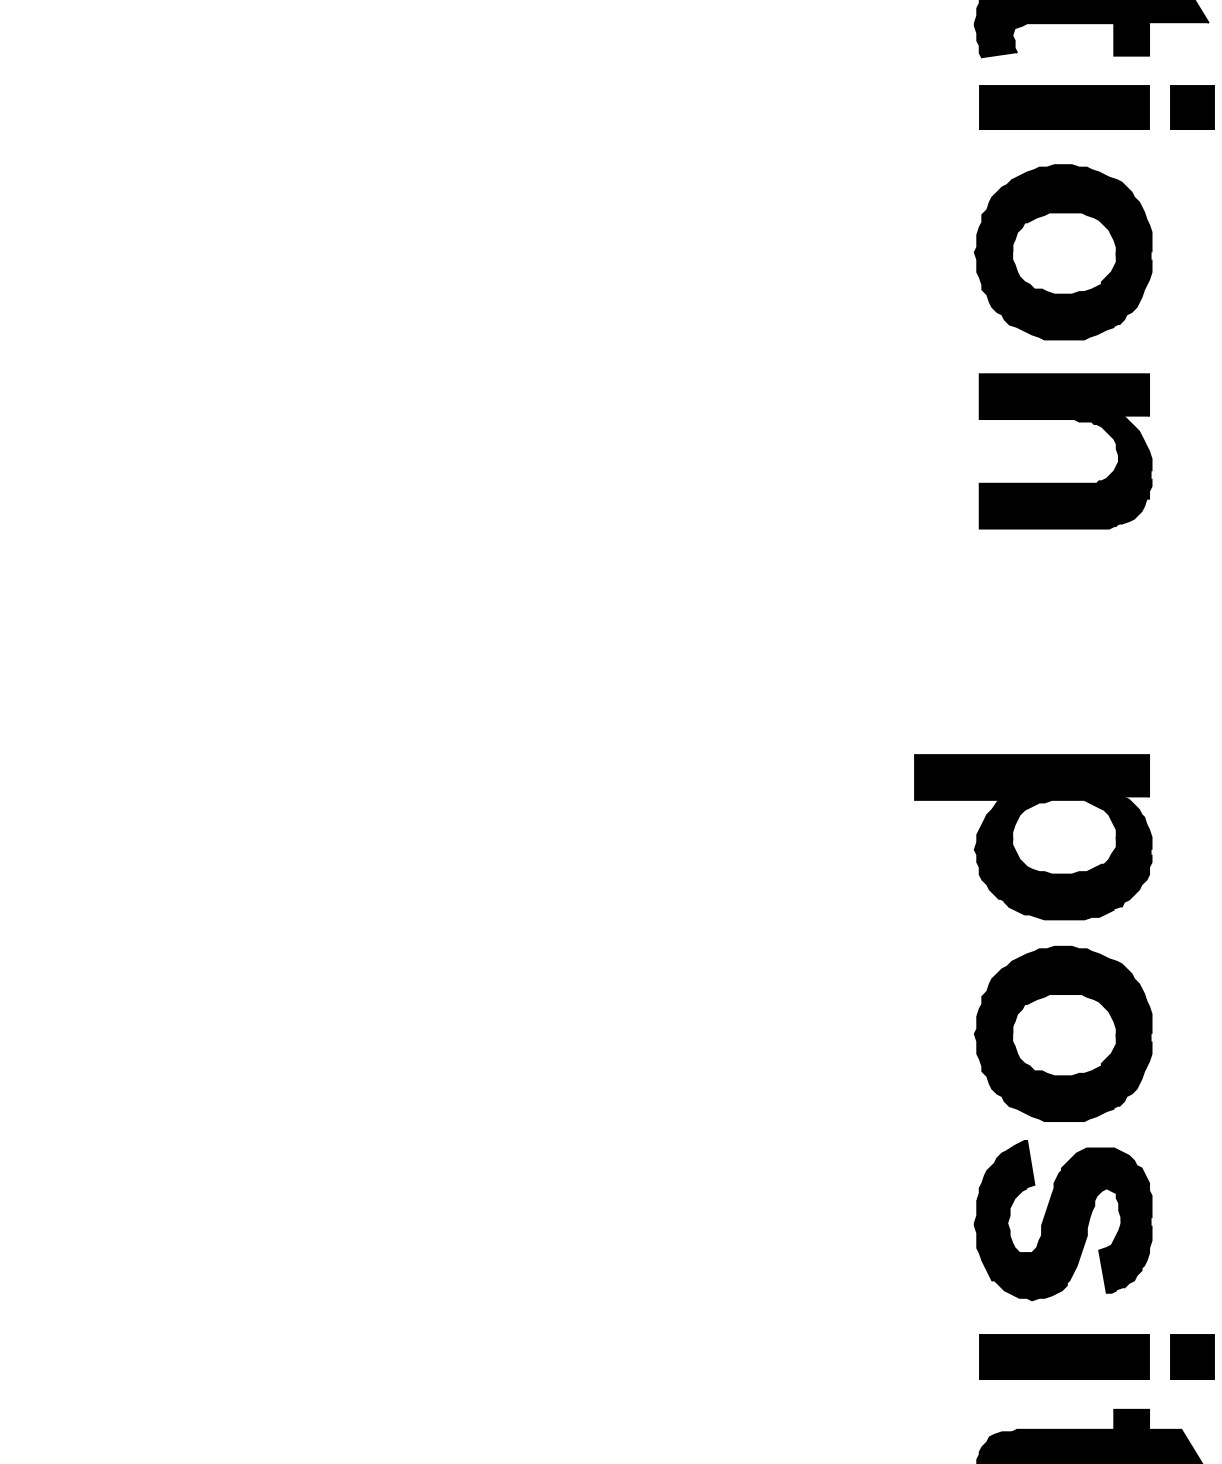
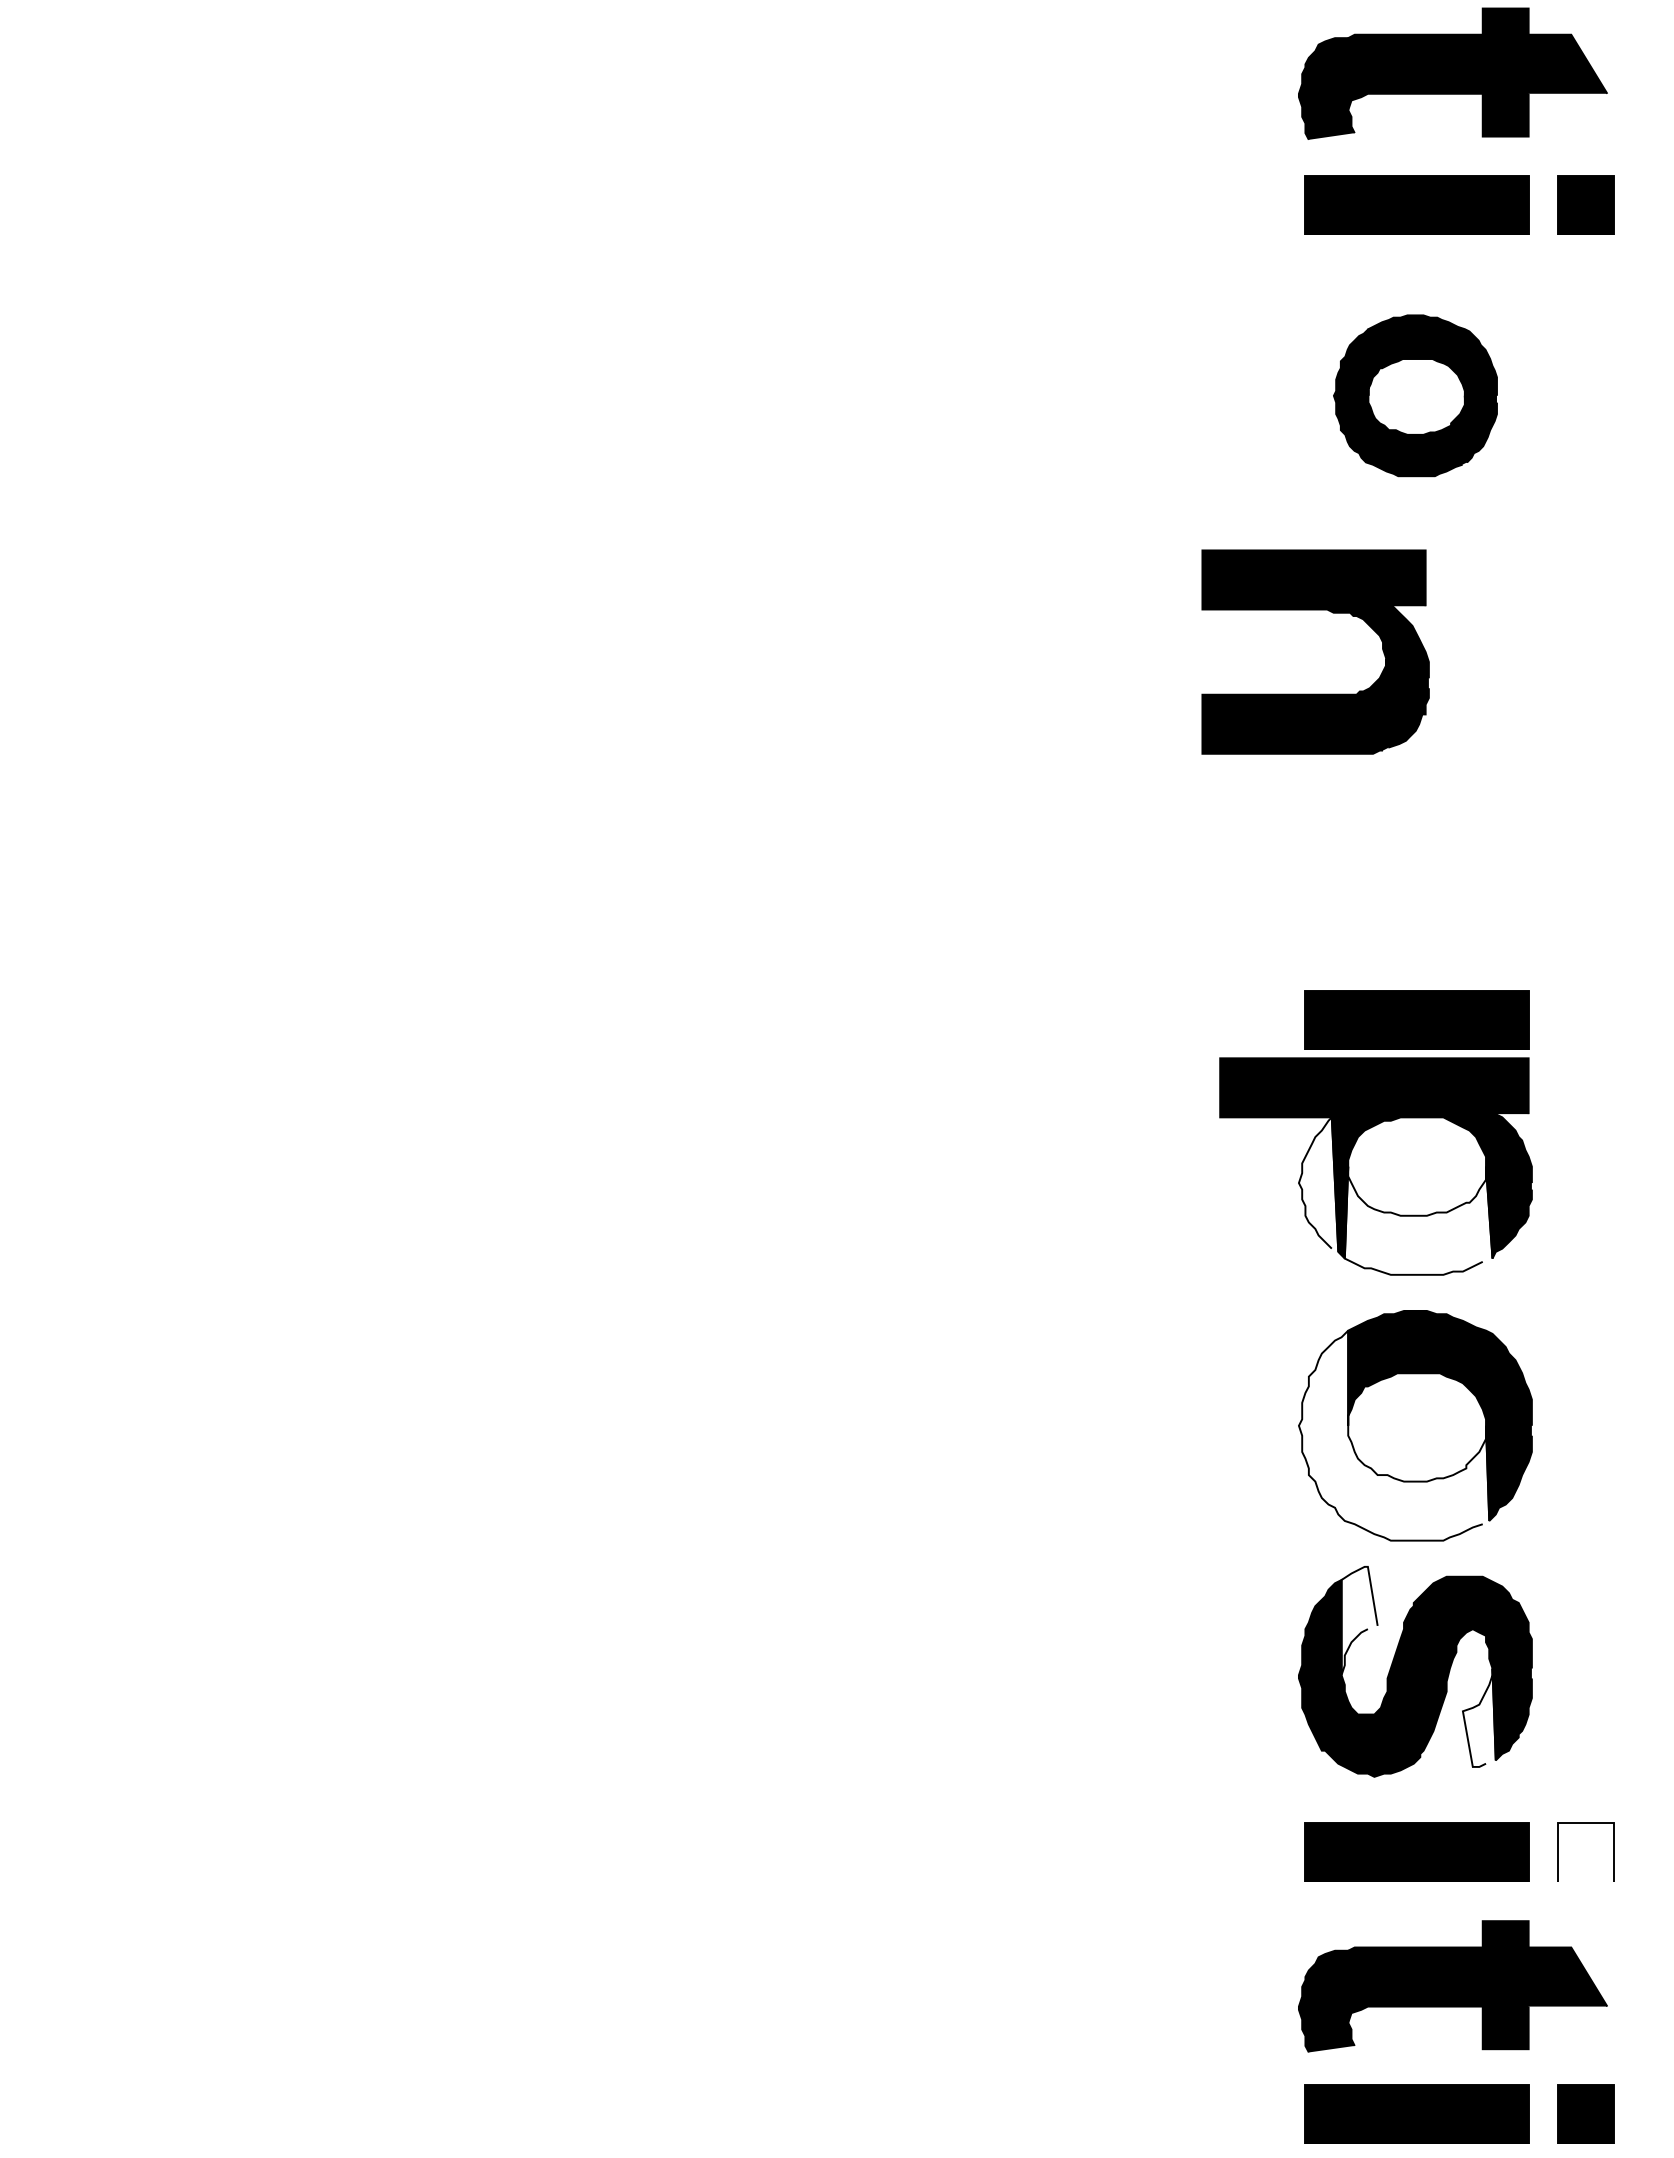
part: (1063, 252) -> (1415, 395), size x0.7
part: (1065, 419) -> (1315, 610), moved
part: (1063, 725) -> (1416, 1019), added
fill: (989, 850) -> (1318, 1184), removed
fill: (1065, 878) -> (1418, 1220), removed
fill: (1046, 1041) -> (1393, 1435), removed
fill: (1020, 1181) -> (1359, 1620), removed
fill: (1111, 1255) -> (1478, 1717), removed
fill: (1192, 1356) -> (1585, 1851), removed

